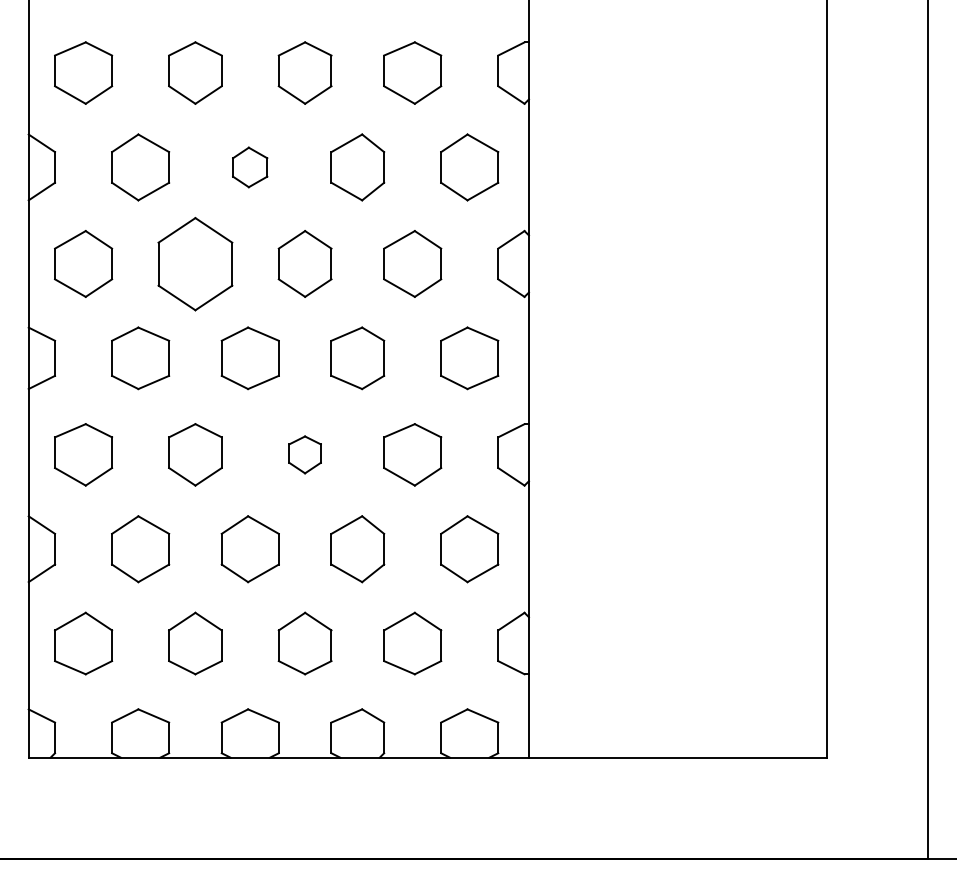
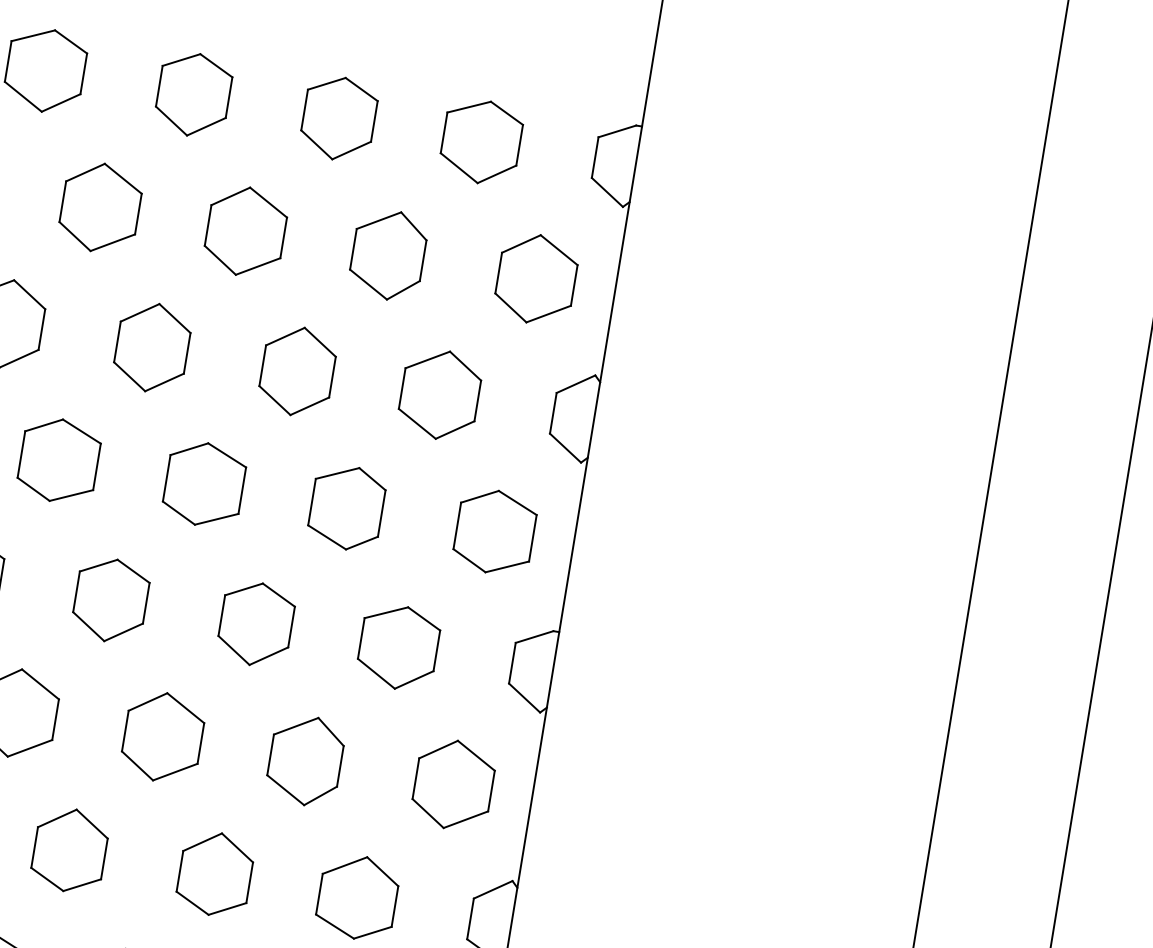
part: (249, 167) -> (244, 231), size x1.67
part: (195, 263) -> (152, 347), size x0.71
part: (304, 454) -> (255, 623), size x1.67

